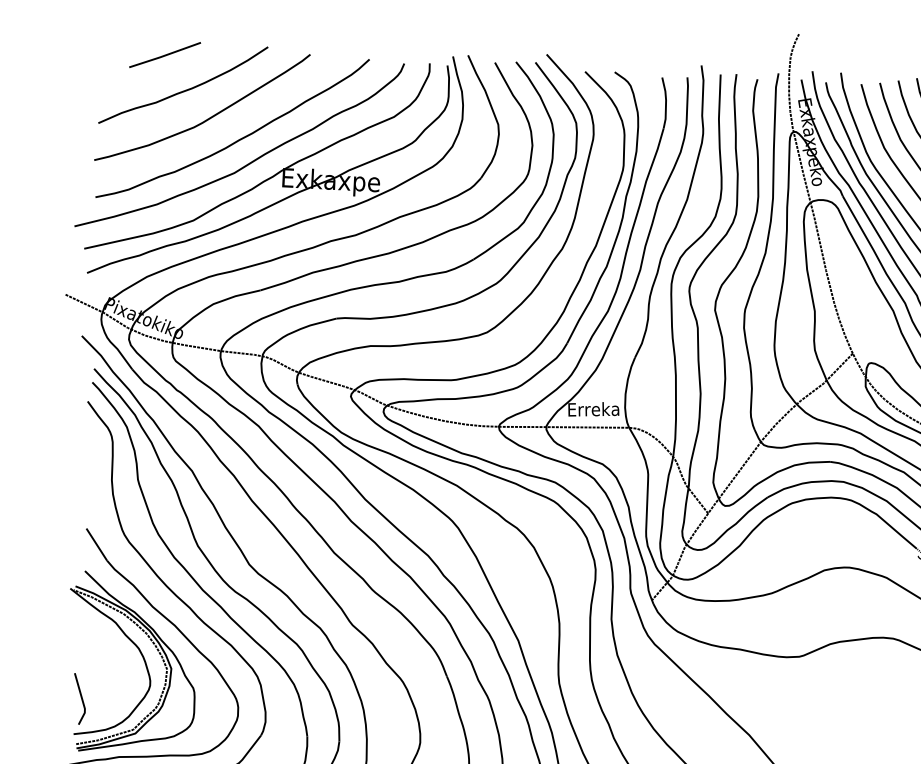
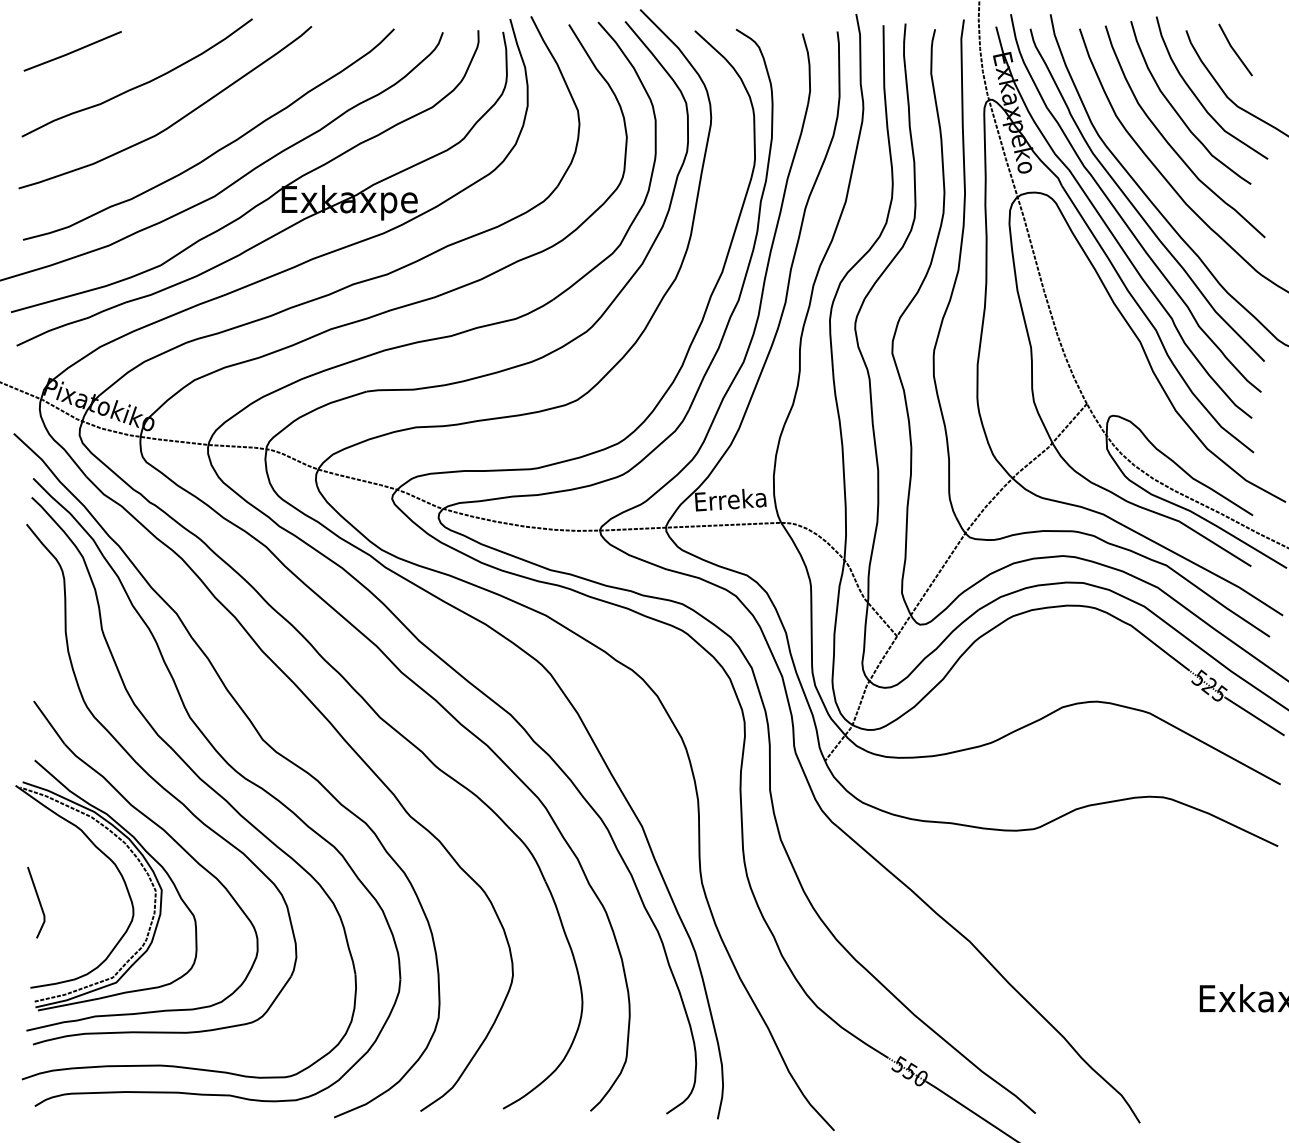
line: (164, 55) -> (72, 51), moved
line: (81, 699) -> (38, 902), moved

